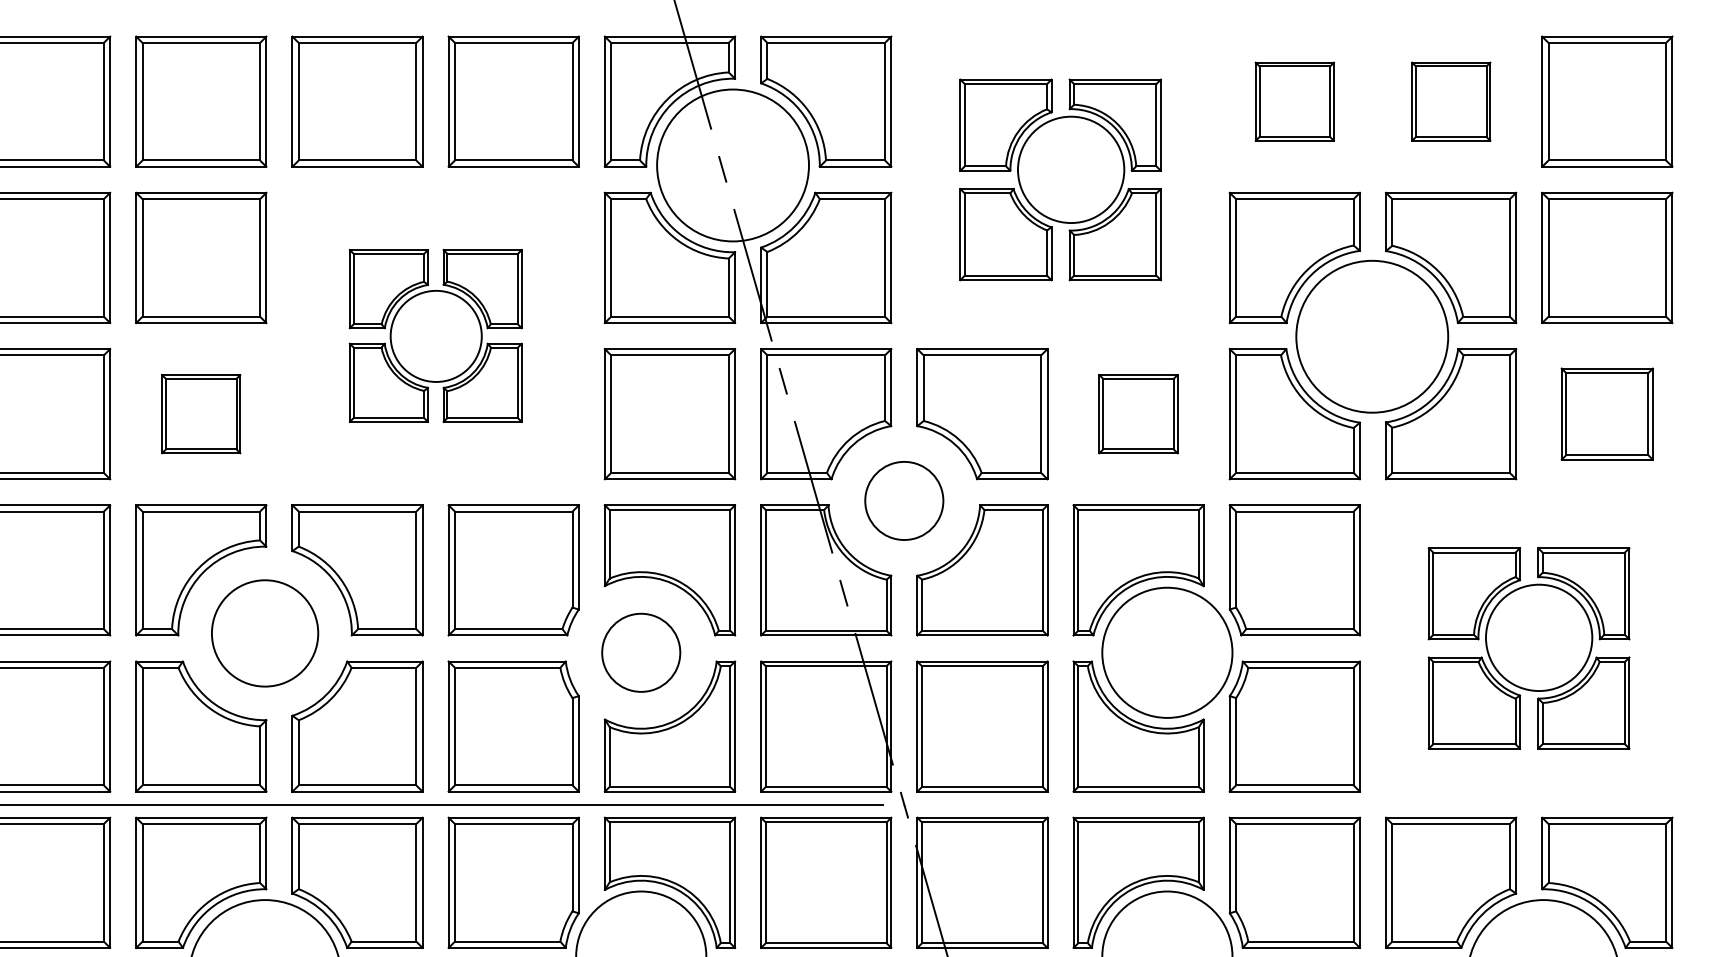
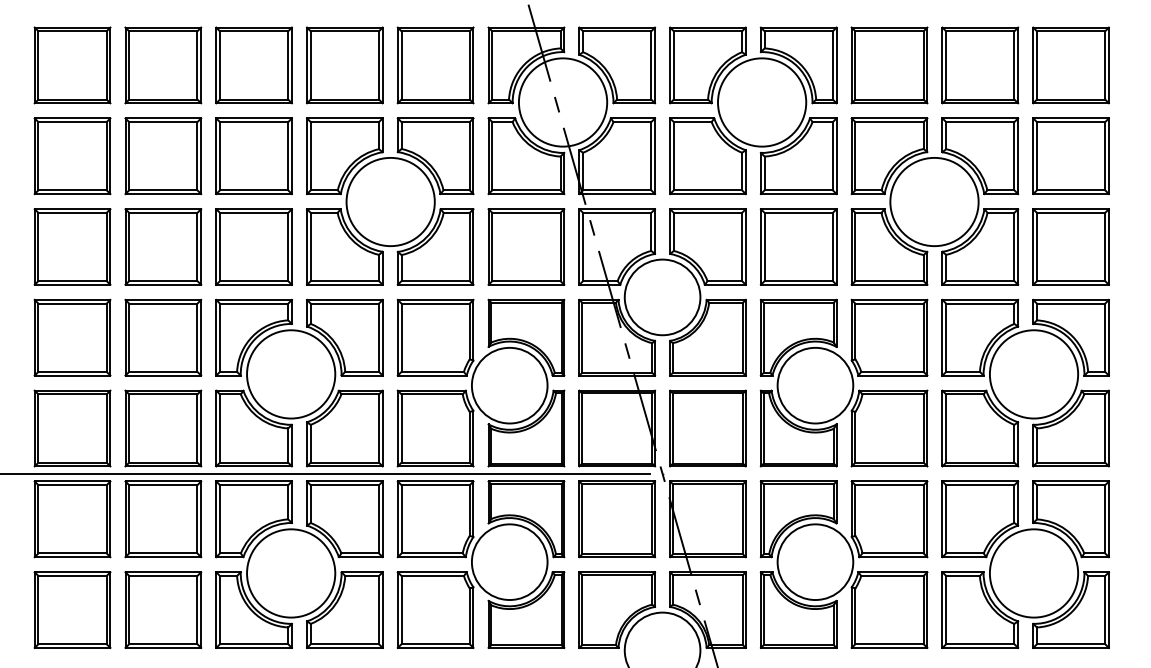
part: (1294, 101) -> (889, 65), size x1.67
part: (1451, 101) -> (980, 65), size x1.67
part: (1060, 179) -> (753, 110), size x1.43
part: (436, 335) -> (390, 201), size x1.67
part: (200, 413) -> (253, 246), size x1.67
part: (1138, 413) -> (798, 246), size x1.67
part: (1606, 413) -> (1070, 246), size x1.43
circle: (904, 501) -> (662, 297), size x1.67
circle: (265, 633) -> (291, 374), size x1.43
part: (1528, 647) -> (1025, 382), size x1.43
circle: (640, 652) -> (509, 385), size x1.67

